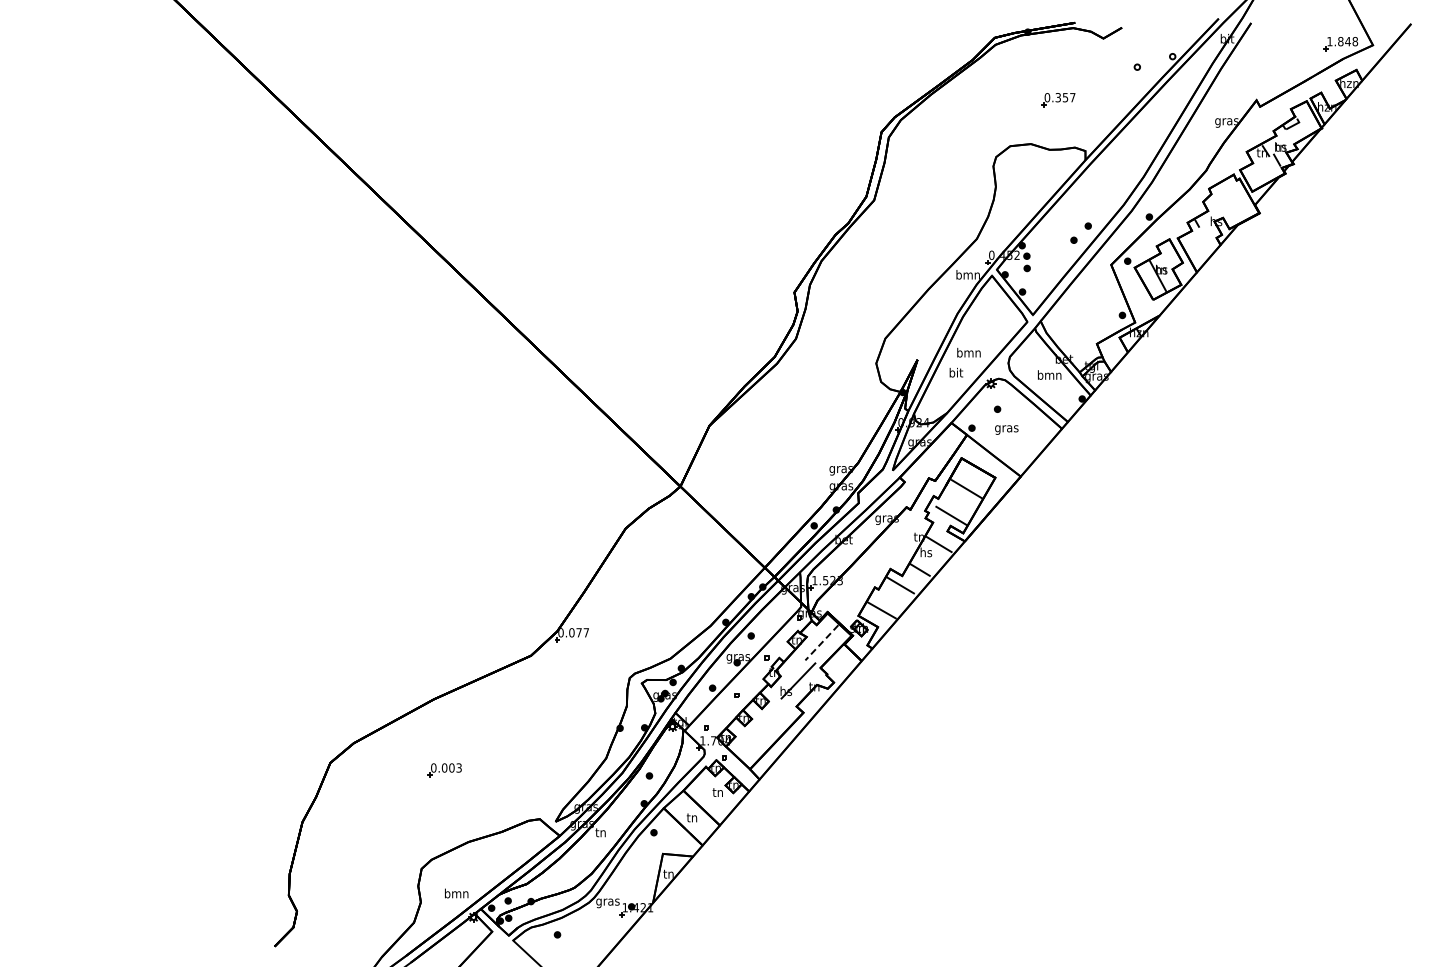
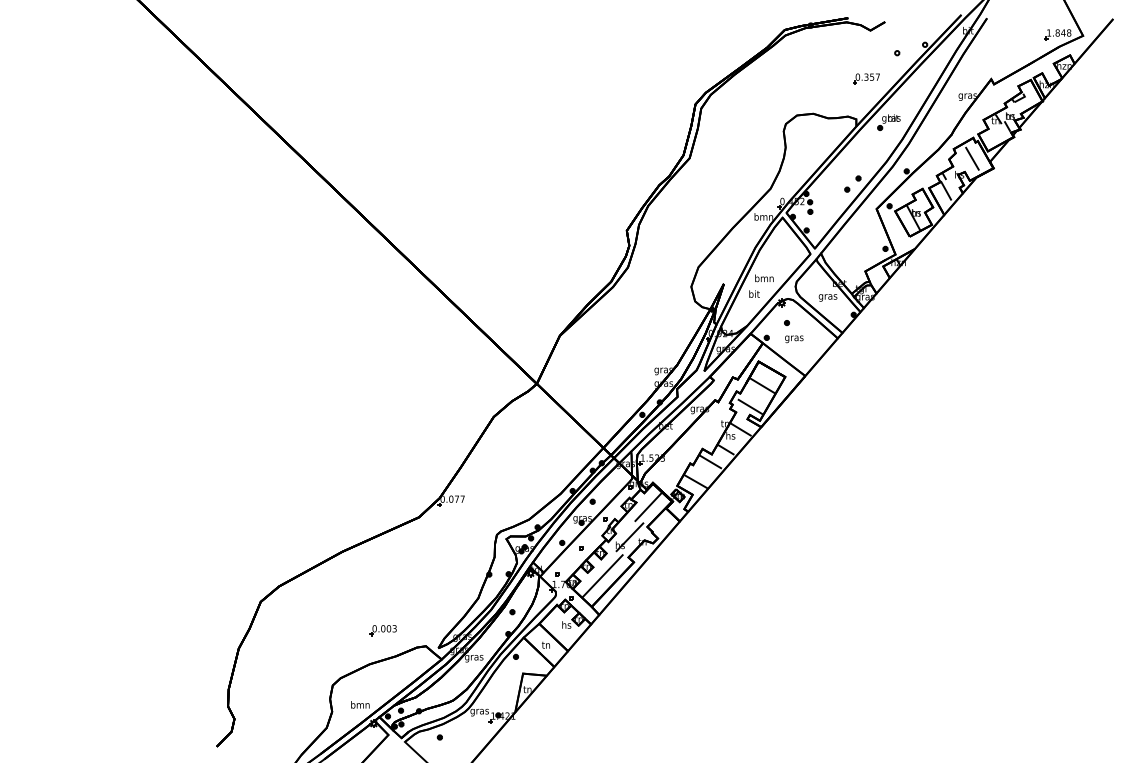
part: (1058, 100) -> (866, 79), moved
part: (1126, 154) -> (888, 122), added
line: (1232, 200) -> (972, 158), added
line: (1199, 241) -> (946, 190), added
text: (1049, 376) -> (827, 297), bmn -> gras
line: (821, 643) -> (648, 507), dashed -> solid
line: (763, 729) -> (602, 575), added
part: (444, 770) -> (383, 630), moved
text: (717, 792) -> (566, 625), tn -> hs
text: (600, 833) -> (473, 657), tn -> gras

